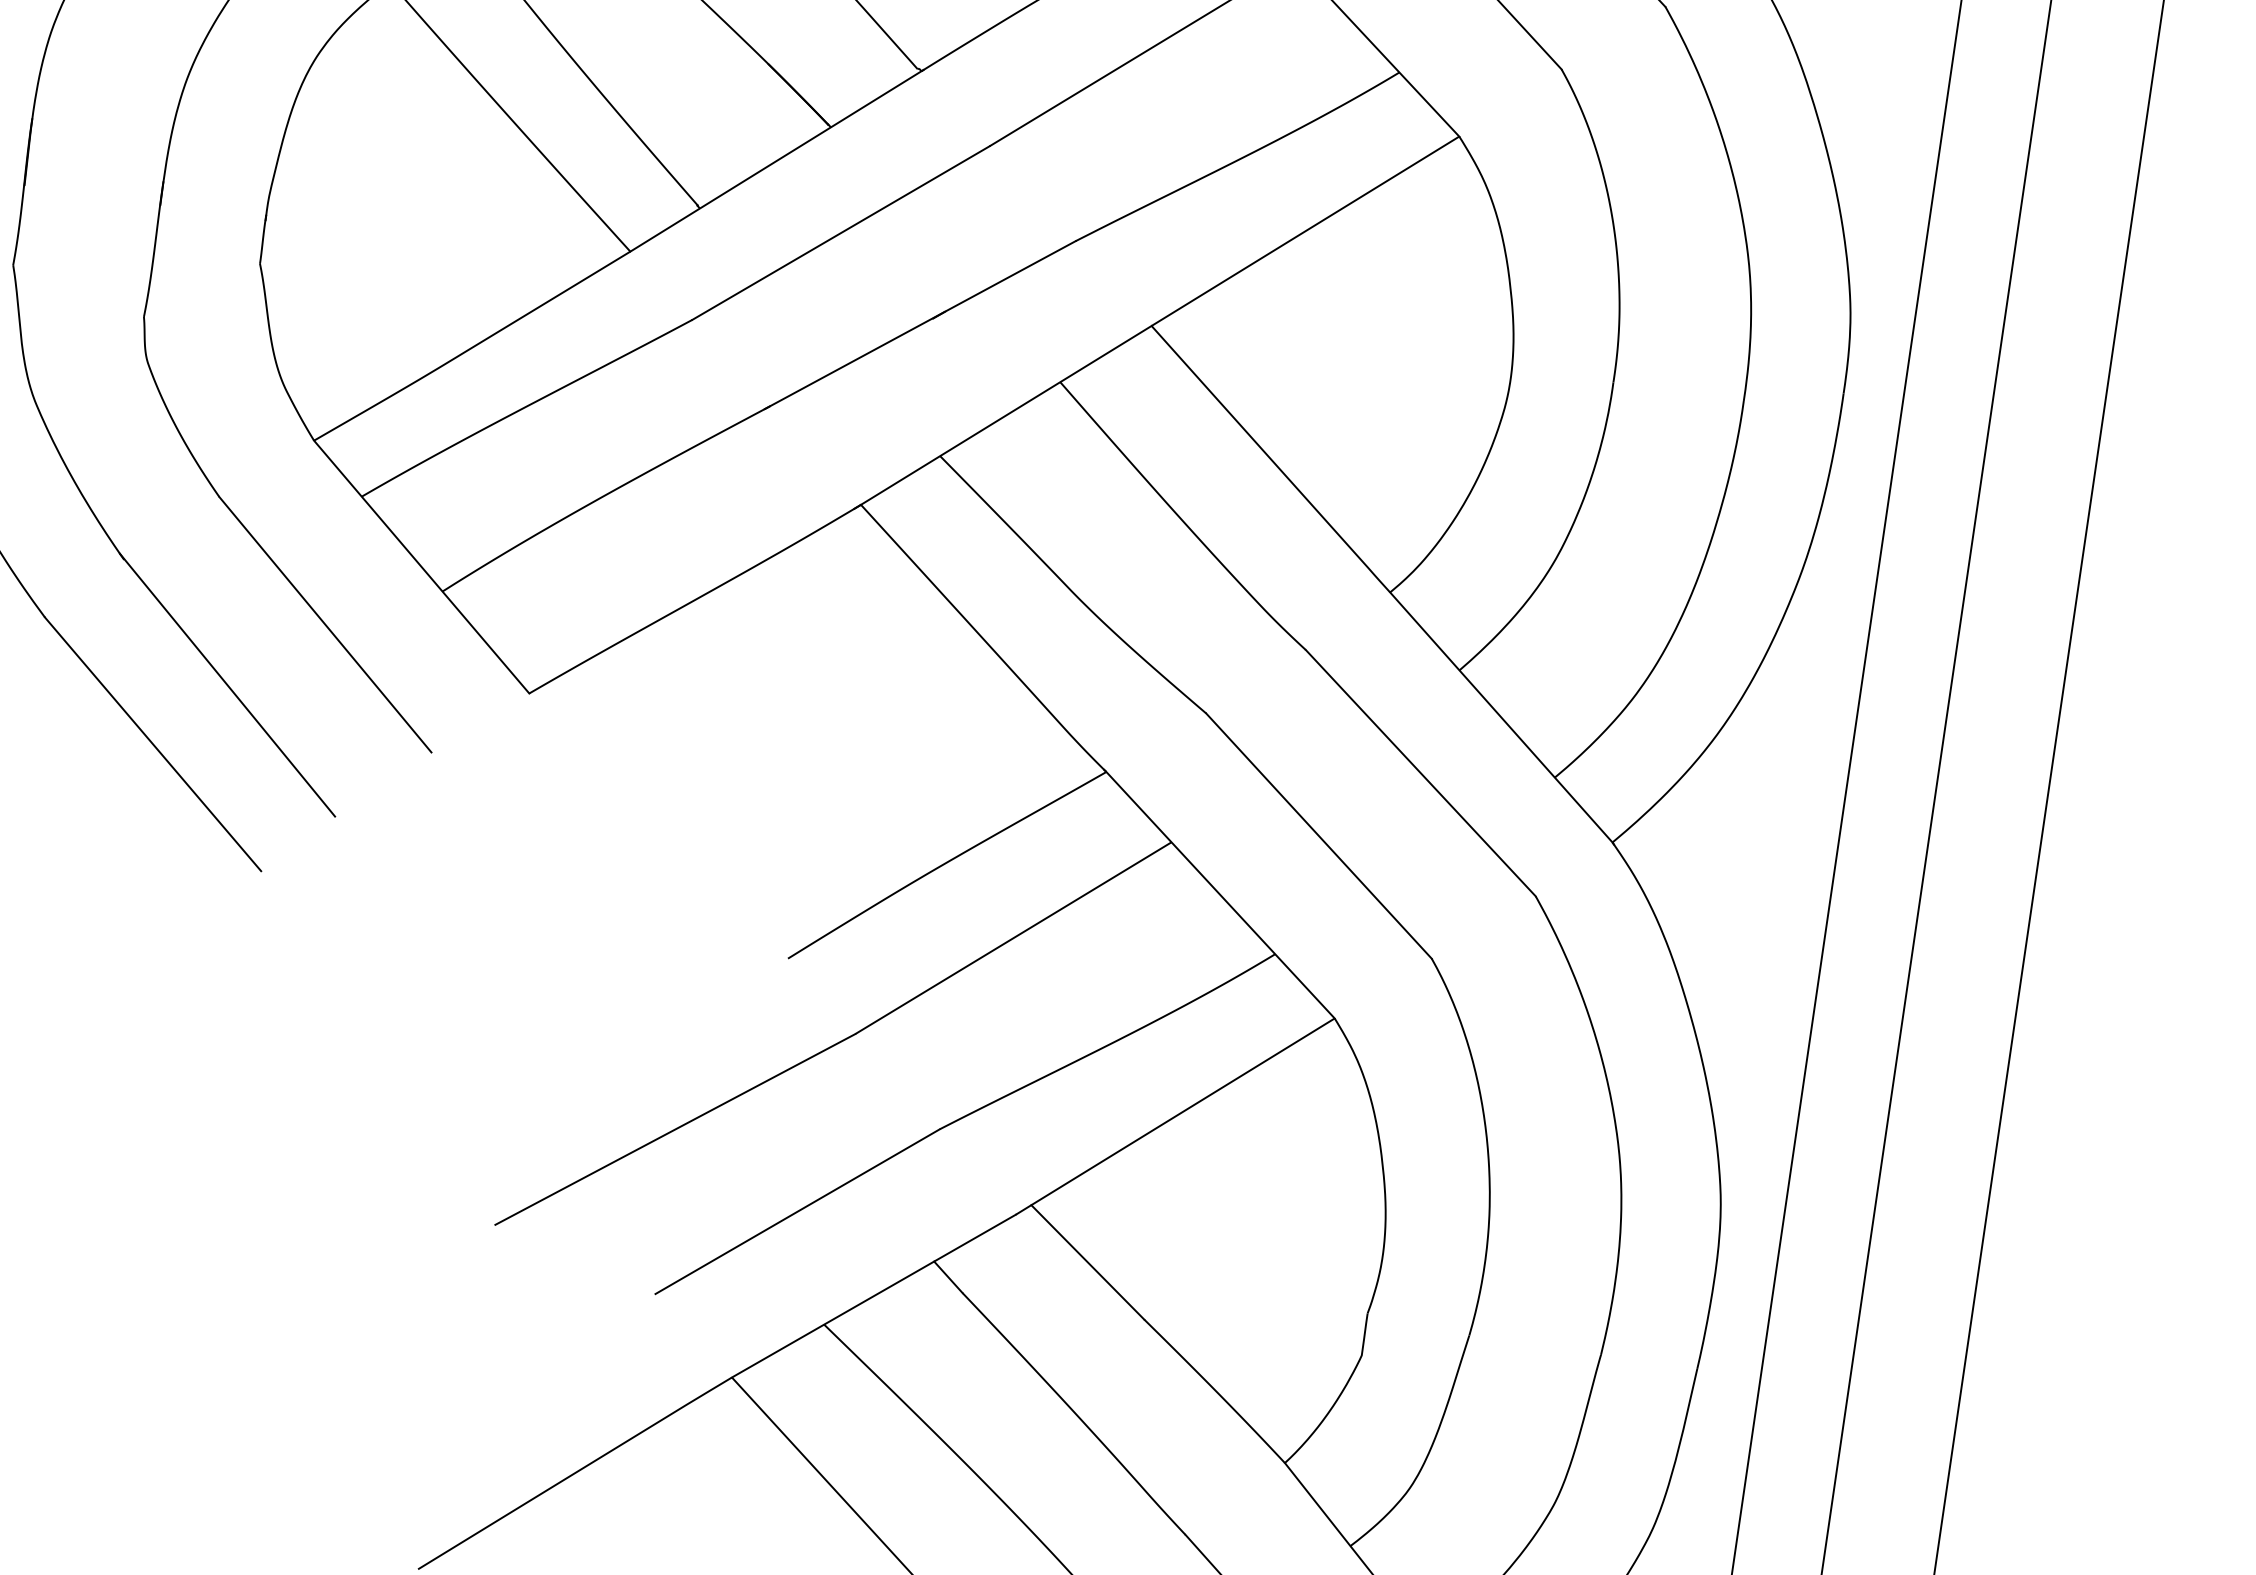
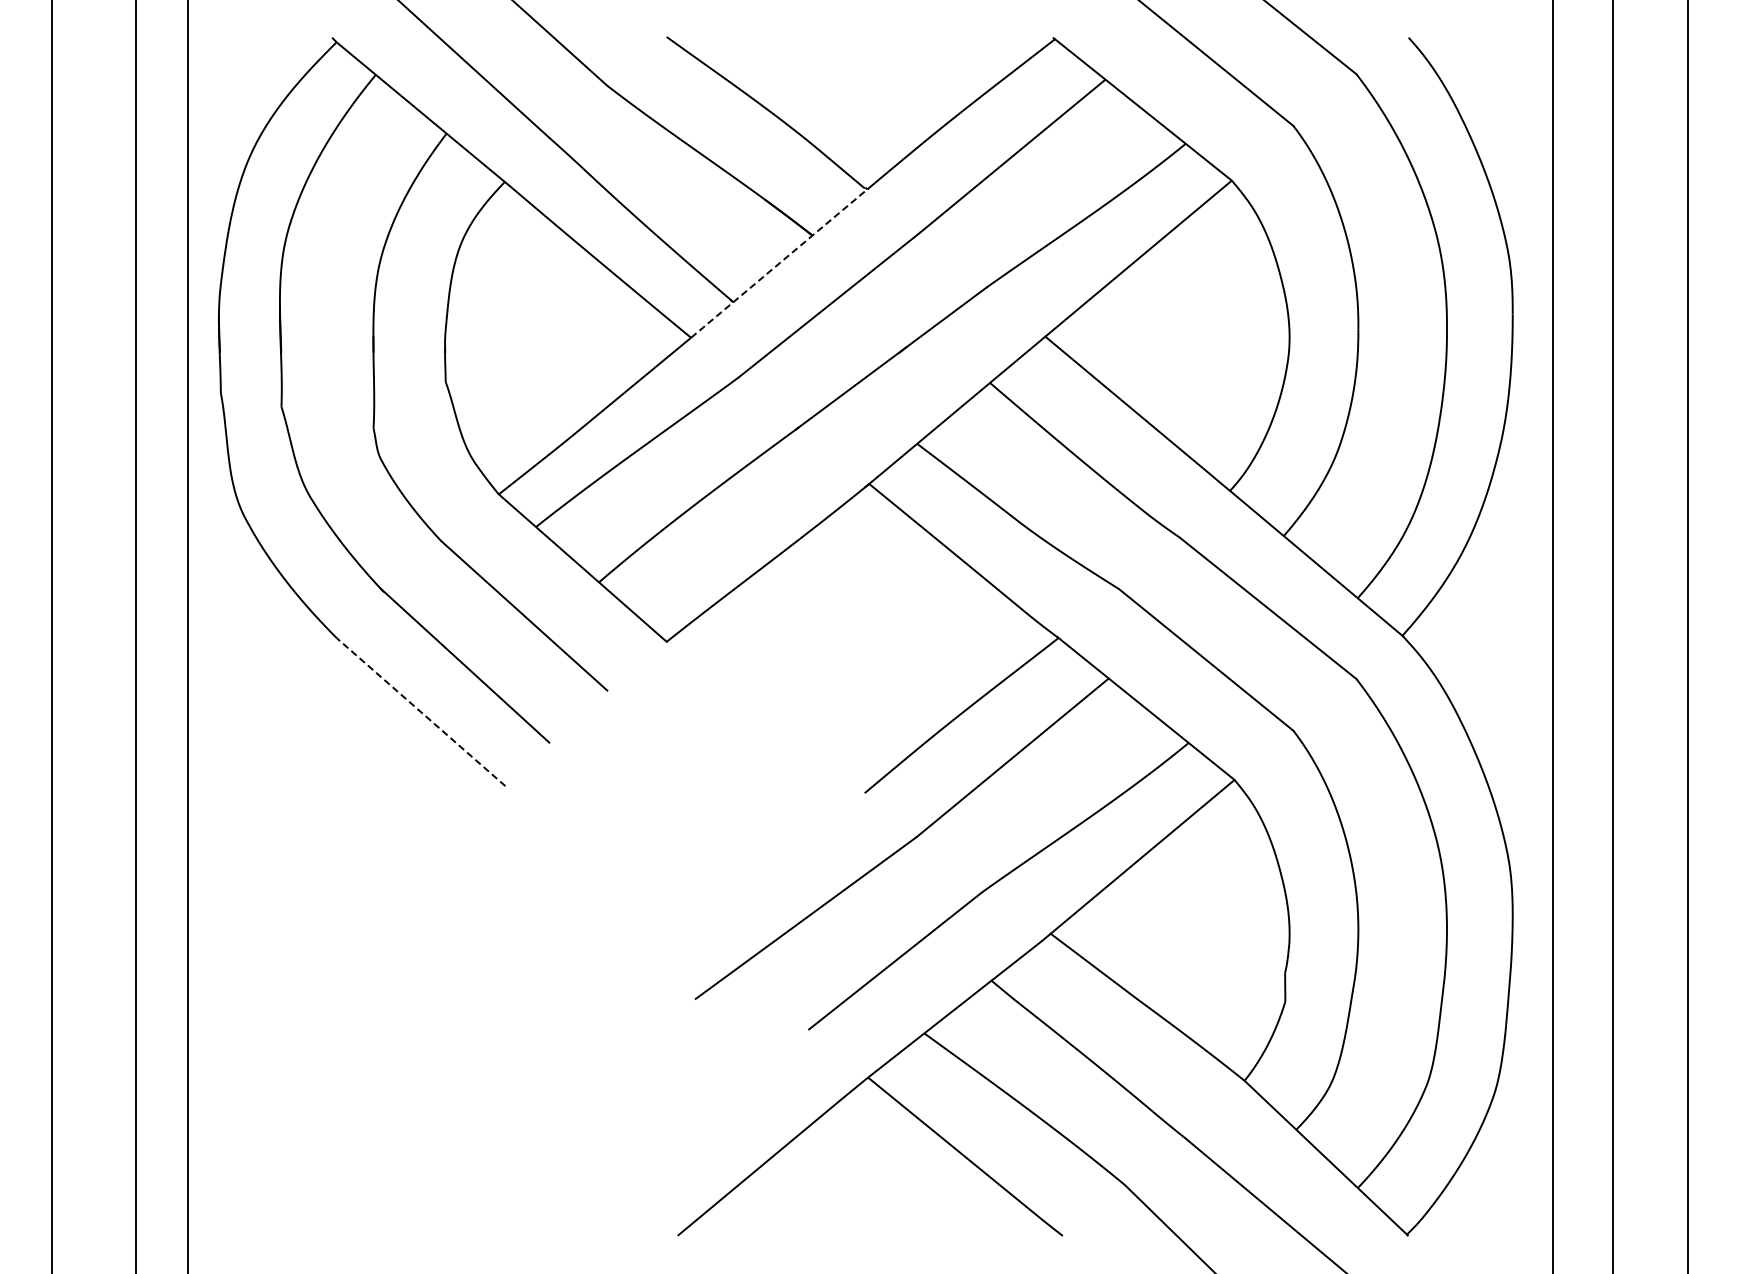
line: (776, 161) -> (779, 263), solid -> dashed
line: (152, 743) -> (420, 711), solid -> dashed

